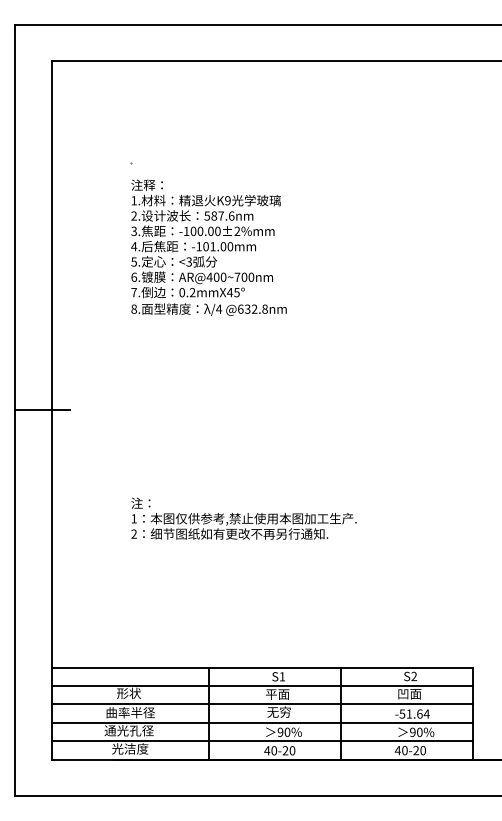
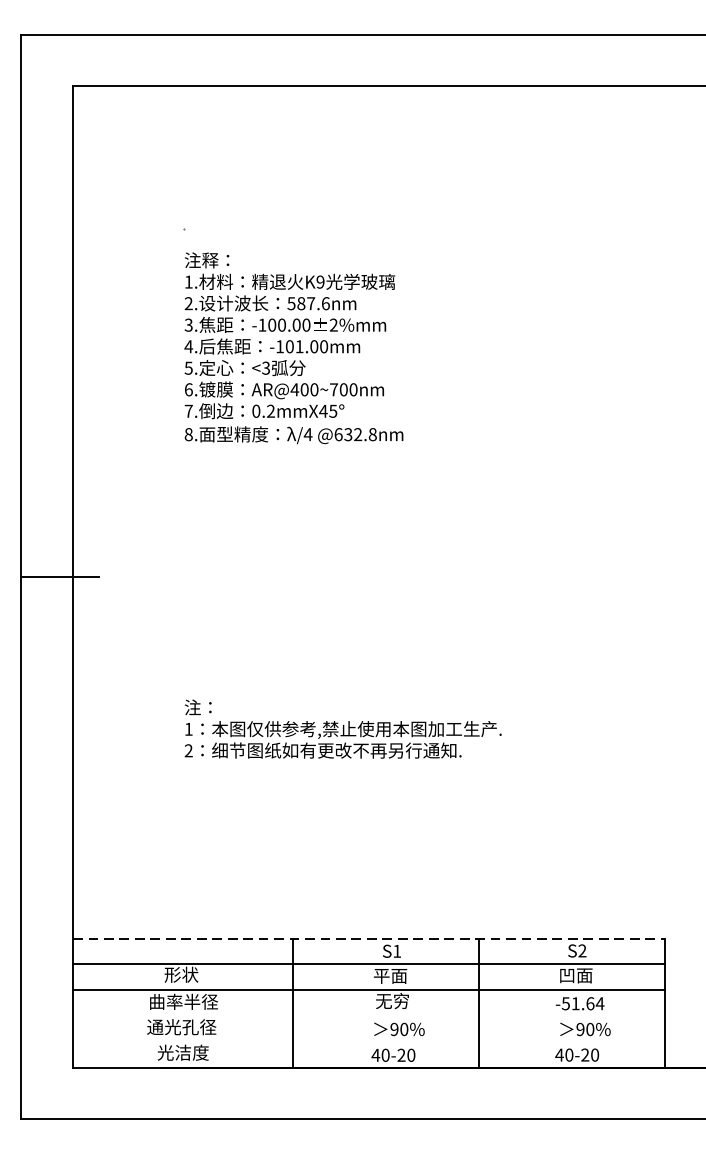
line: (262, 667) -> (369, 938), solid -> dashed
line: (262, 722) -> (369, 1015), removed
line: (262, 741) -> (369, 1042), removed

